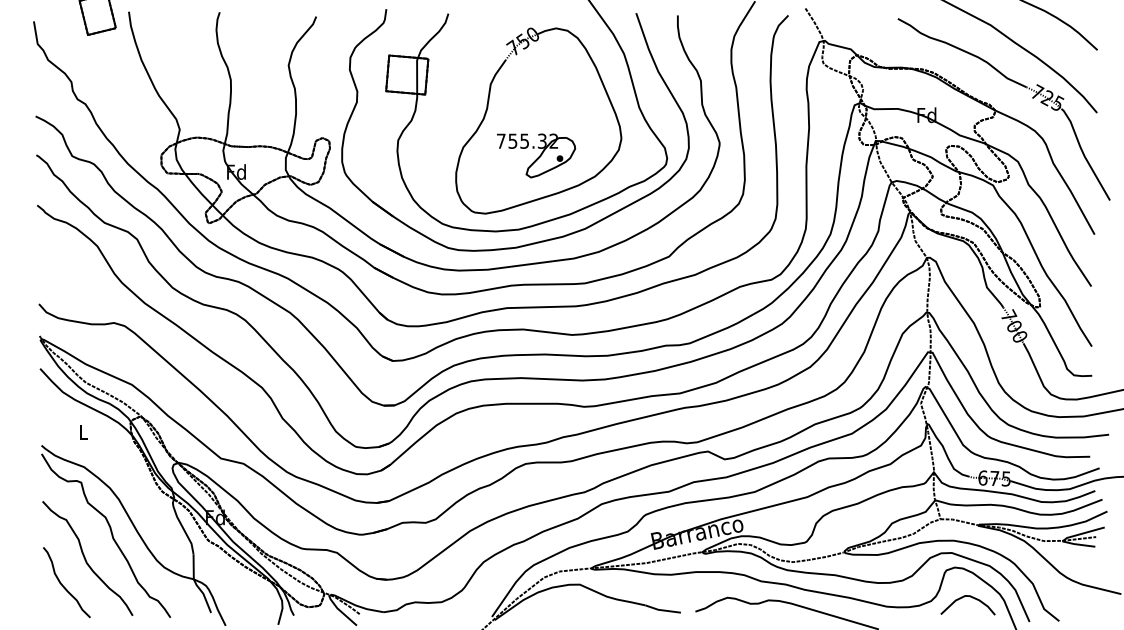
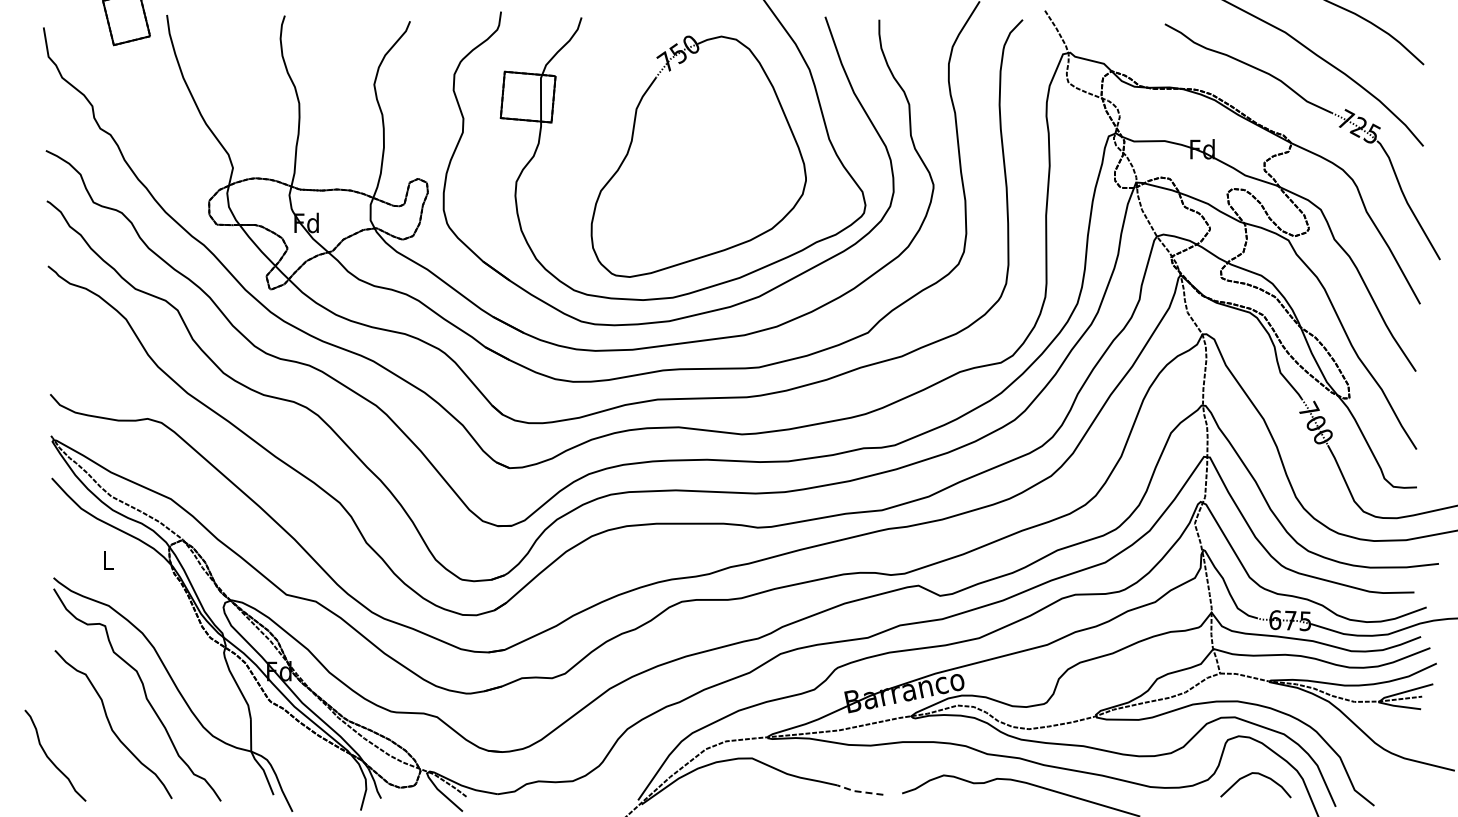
part: (536, 155) -> (695, 201), removed
curve: (63, 584) -> (50, 758), moved
line: (661, 610) -> (858, 791), solid -> dashed

